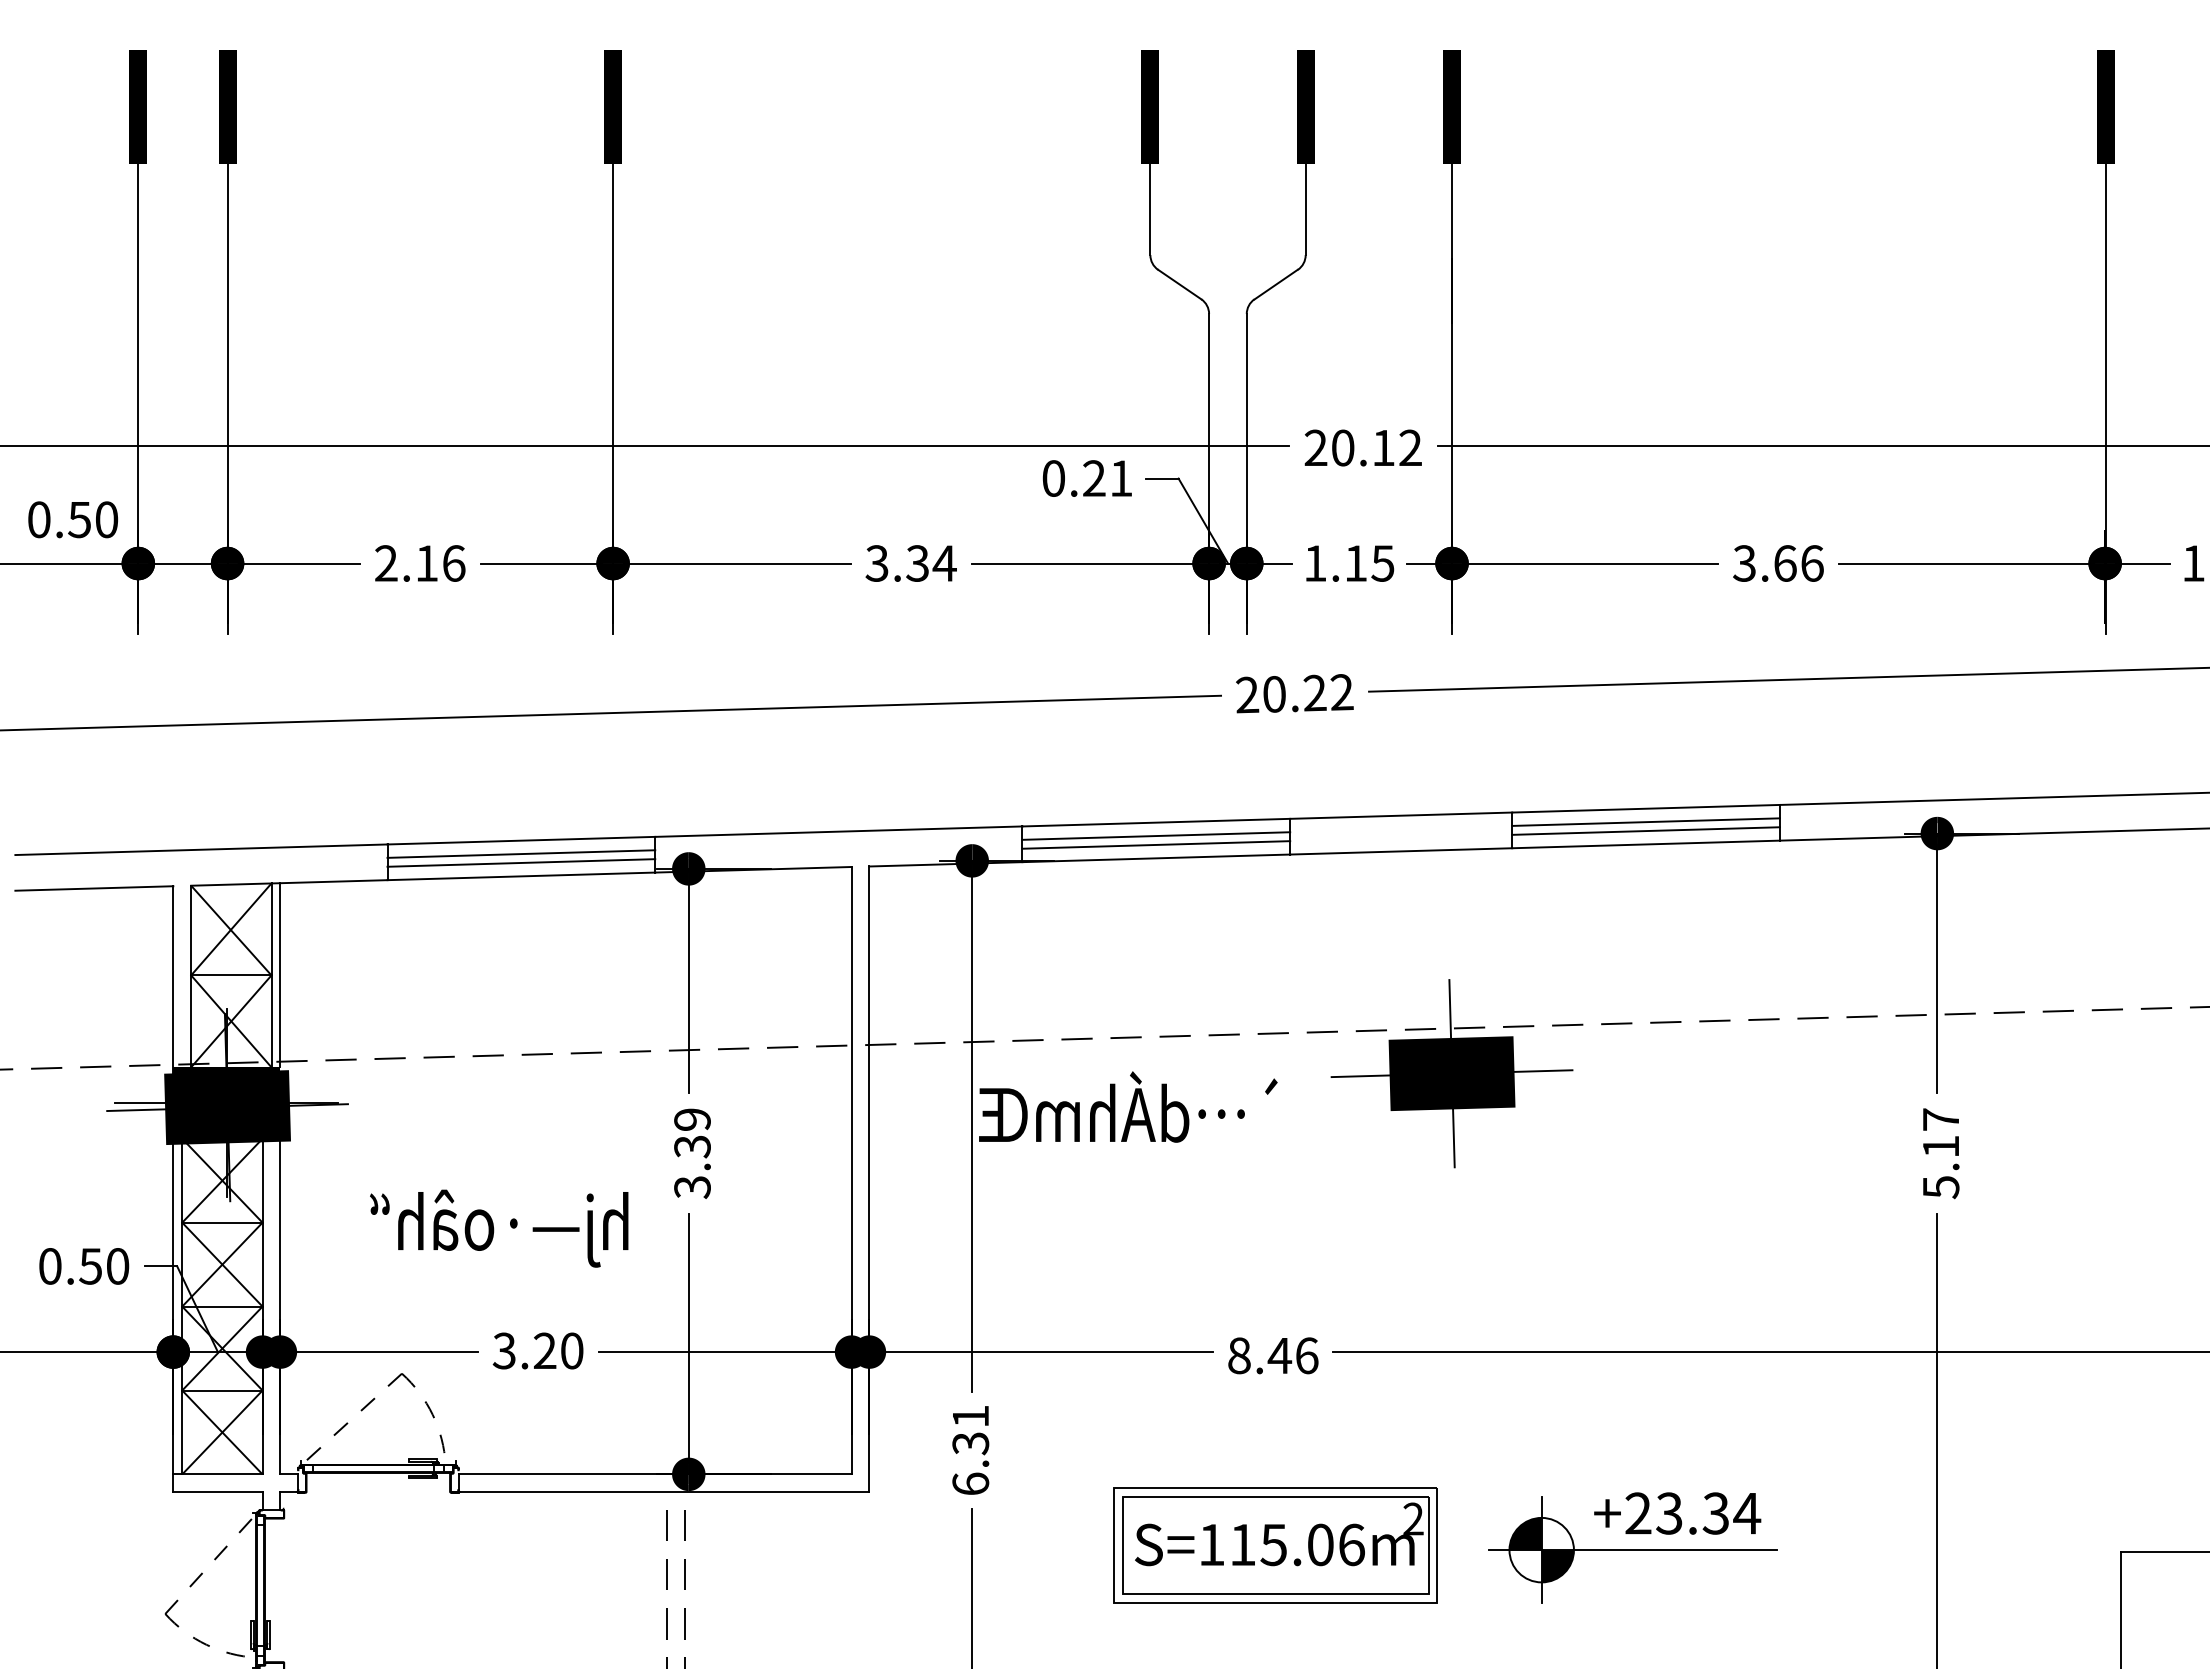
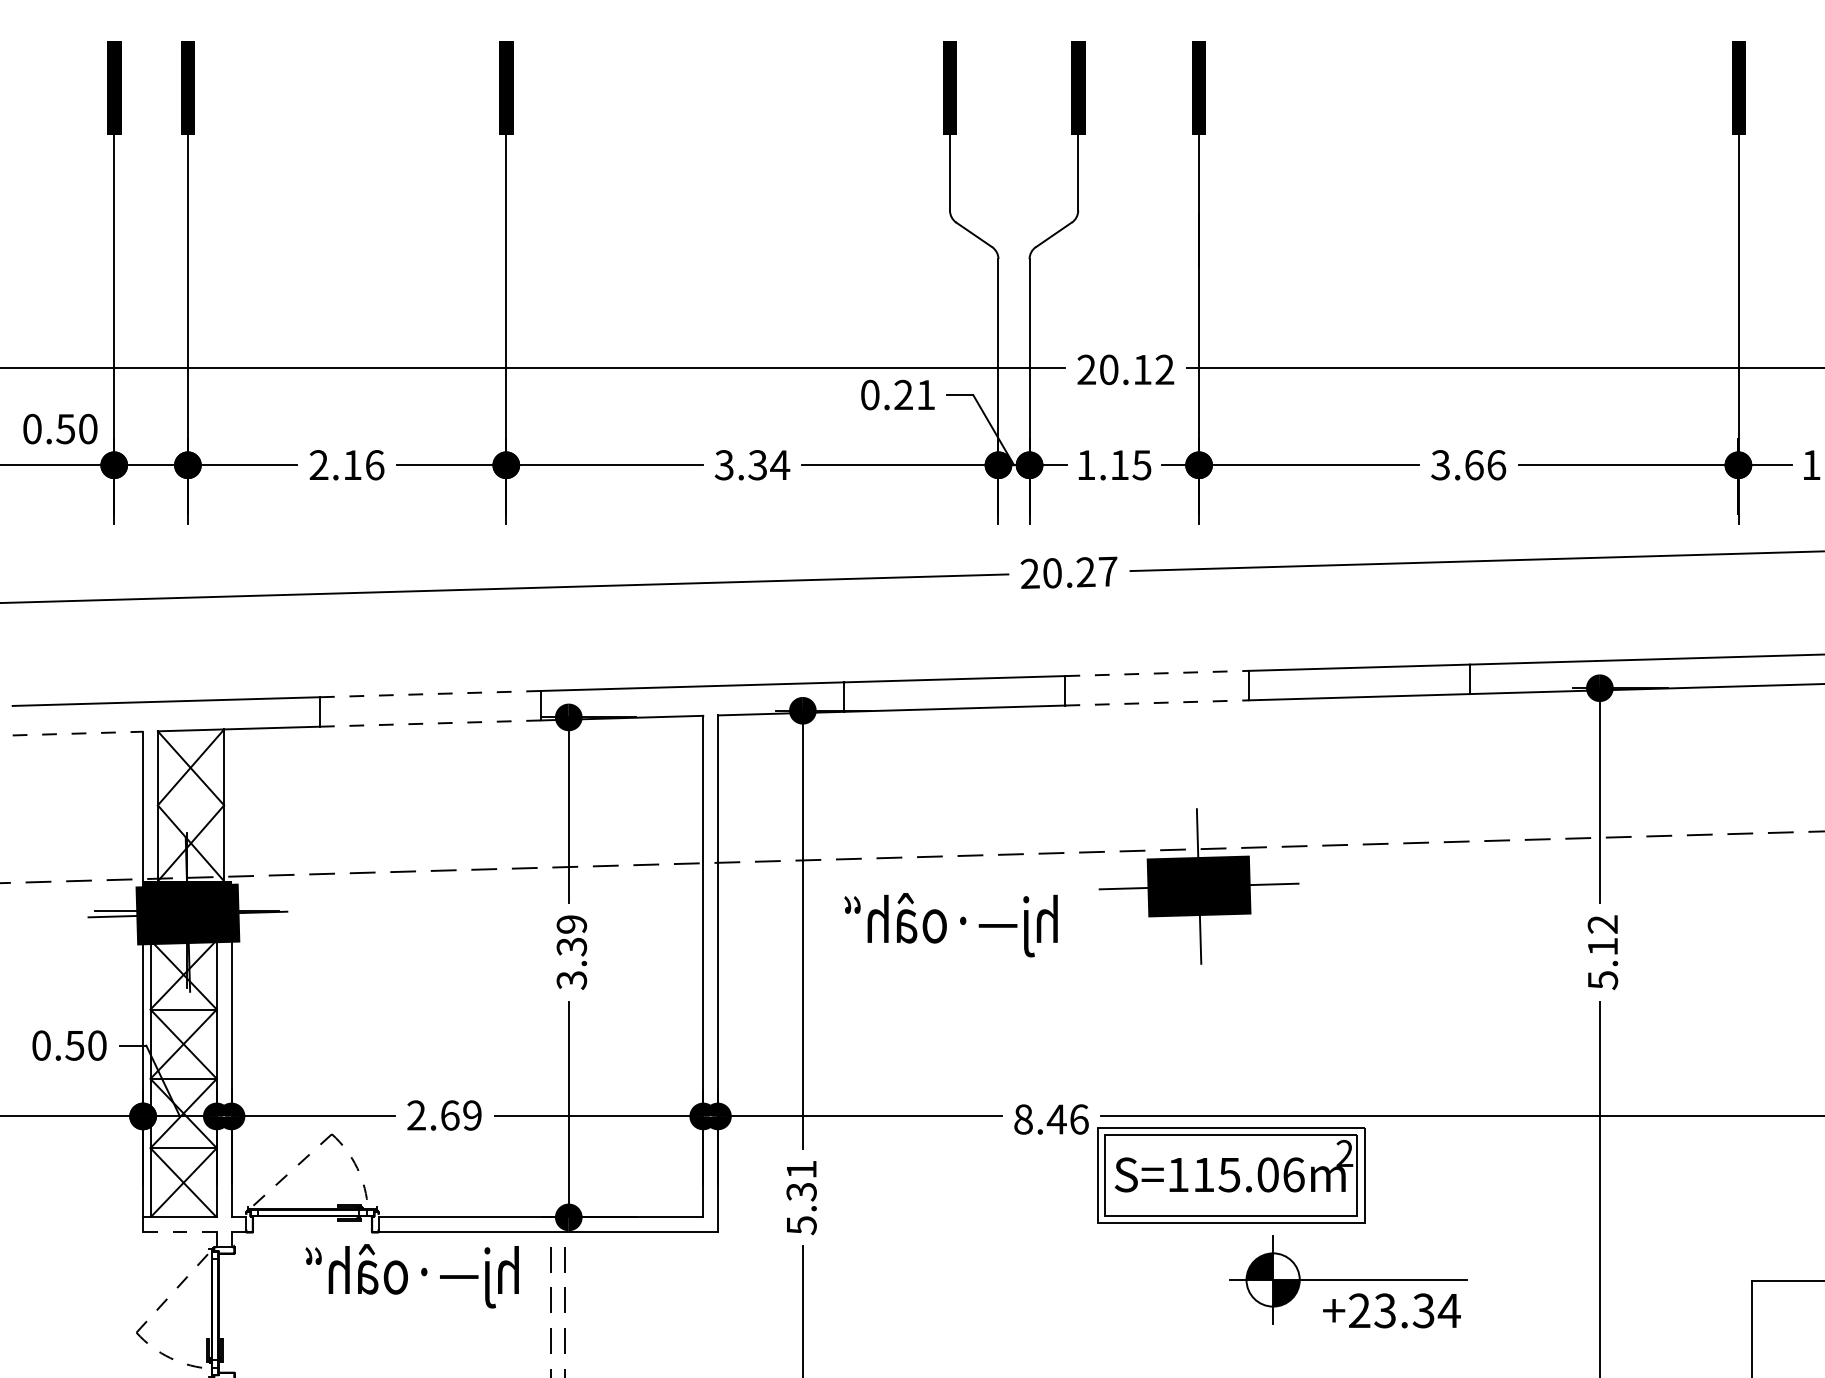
text: (1341, 692) -> (1107, 571), 20.22 -> 20.27
line: (1401, 815) -> (1157, 673), solid -> dashed
line: (1645, 821) -> (1358, 678), removed
line: (1645, 830) -> (1358, 685), removed
line: (1156, 835) -> (955, 689), removed
line: (521, 840) -> (430, 693), solid -> dashed
line: (1156, 844) -> (955, 697), removed
line: (1401, 851) -> (1157, 703), solid -> dashed
line: (521, 853) -> (430, 704), removed
line: (521, 862) -> (430, 712), removed
line: (521, 876) -> (430, 723), solid -> dashed
line: (94, 888) -> (78, 733), solid -> dashed
line: (231, 975) -> (191, 805), removed
line: (280, 975) -> (231, 805), removed
text: (1129, 1115) -> (932, 921), `…dÁhmŒ -> hj—·oâh“
text: (1940, 1119) -> (1602, 924), 5.17 -> 5.12
text: (499, 1228) -> (412, 1276), moved
text: (537, 1350) -> (443, 1115), 3.20 -> 2.69
text: (970, 1483) -> (801, 1224), 6.31 -> 5.31
line: (217, 1492) -> (179, 1232), solid -> dashed
text: (1677, 1513) -> (1391, 1310), moved
part: (1275, 1545) -> (1230, 1175), moved

